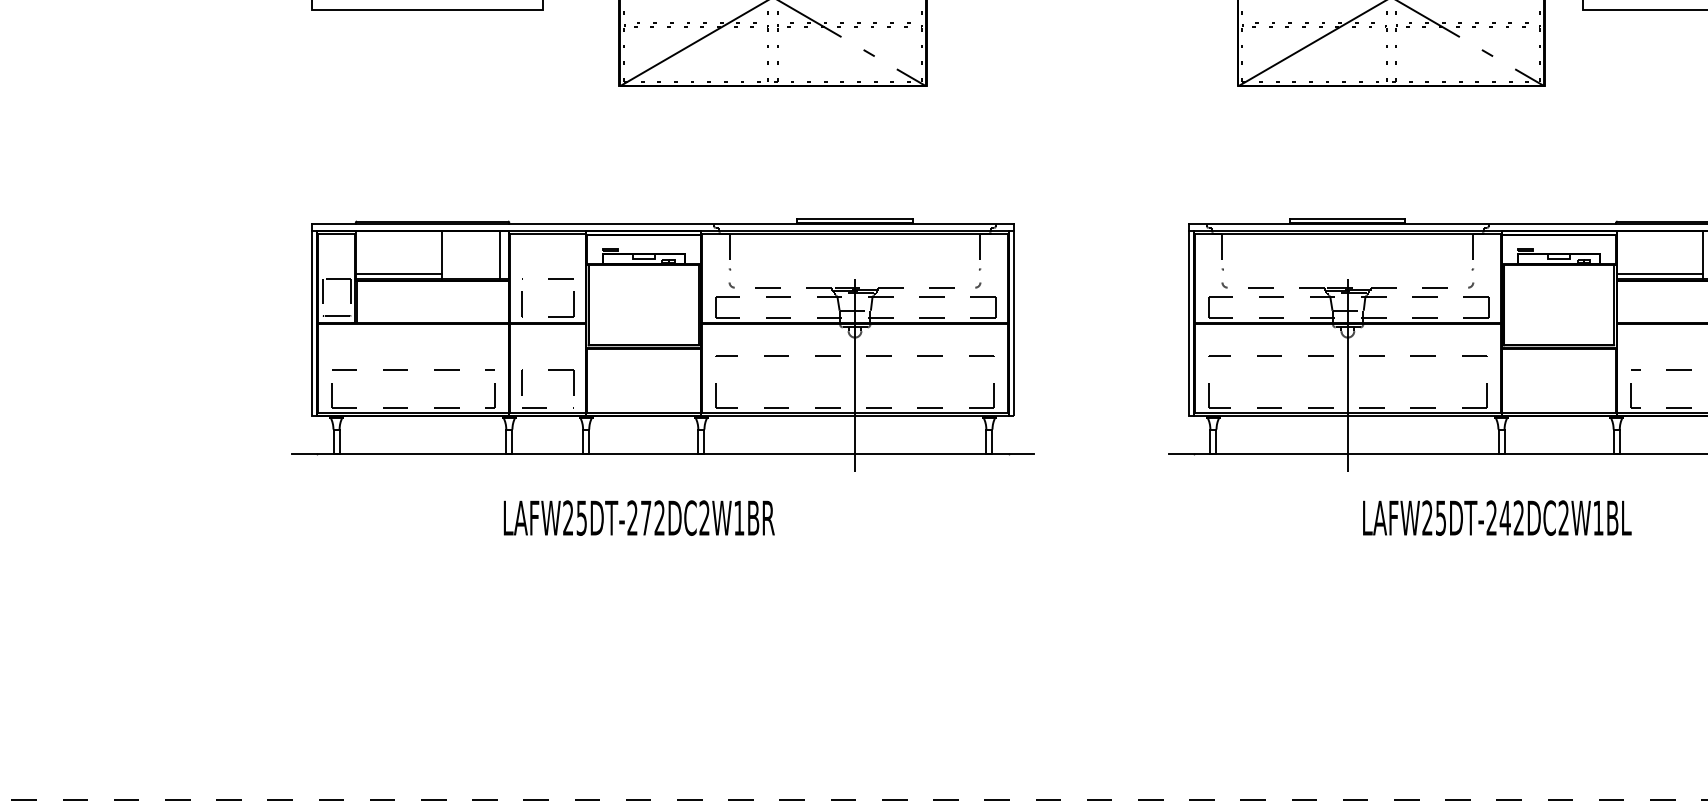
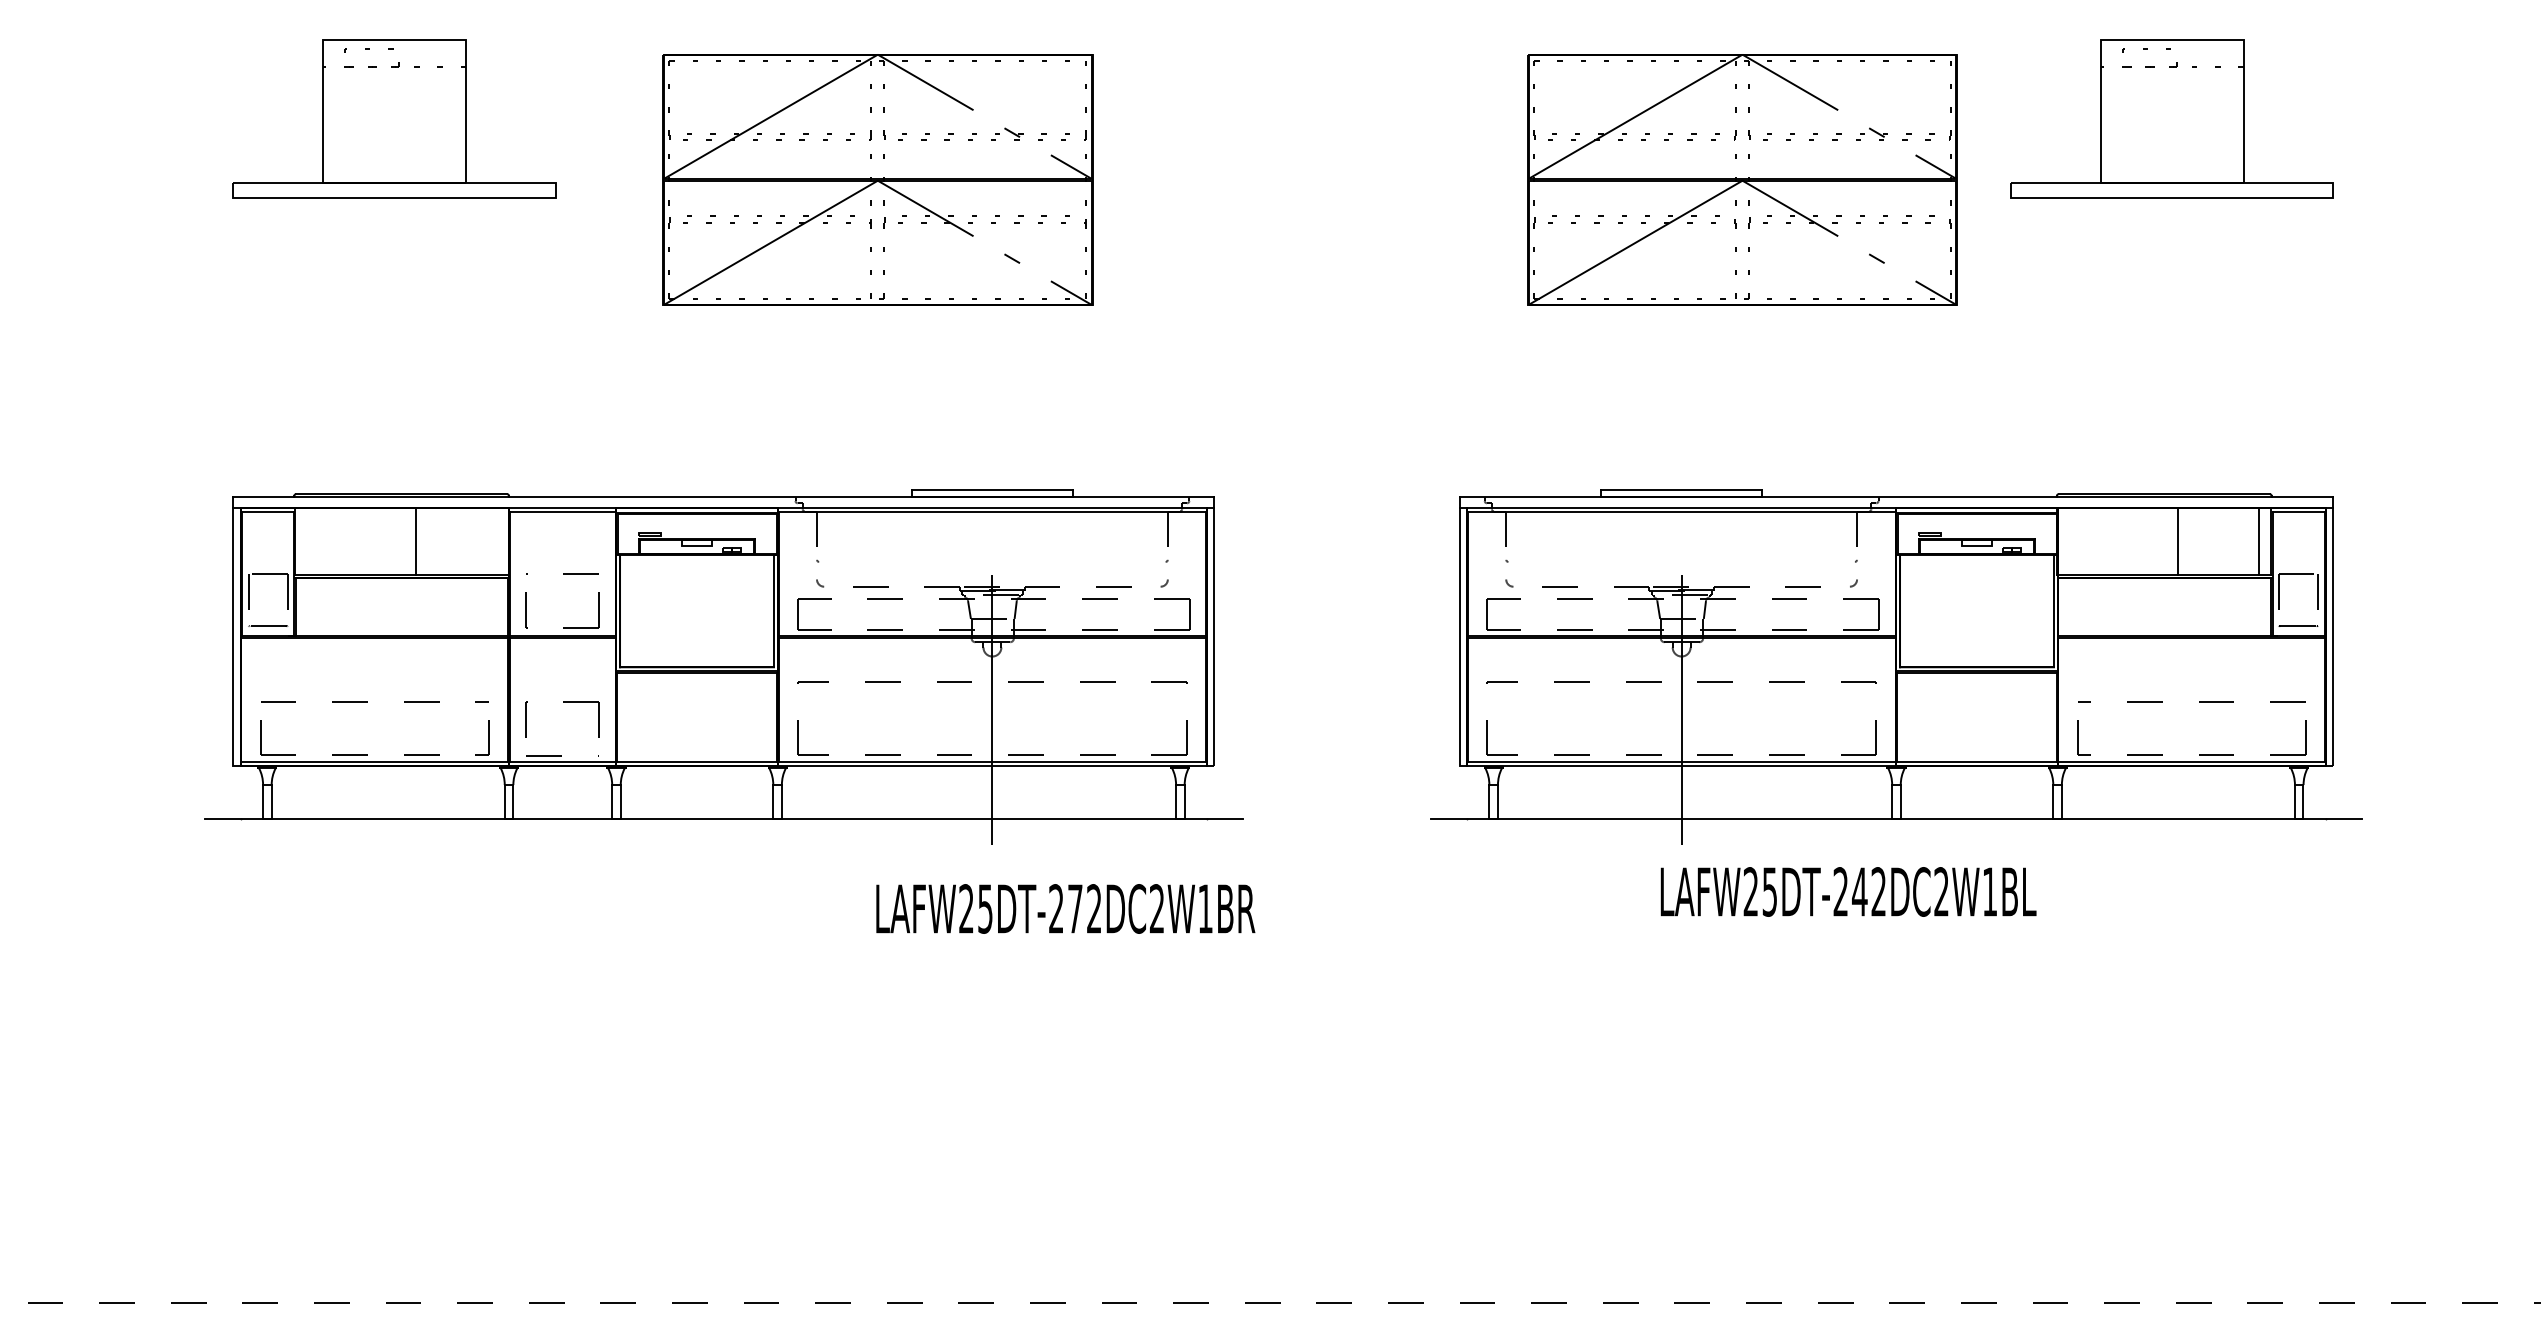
line: (500, 254) -> (496, 540), removed
line: (398, 273) -> (354, 567), removed
line: (1659, 273) -> (2117, 567), removed
text: (639, 517) -> (1065, 908), moved
text: (1497, 517) -> (1848, 891), moved

